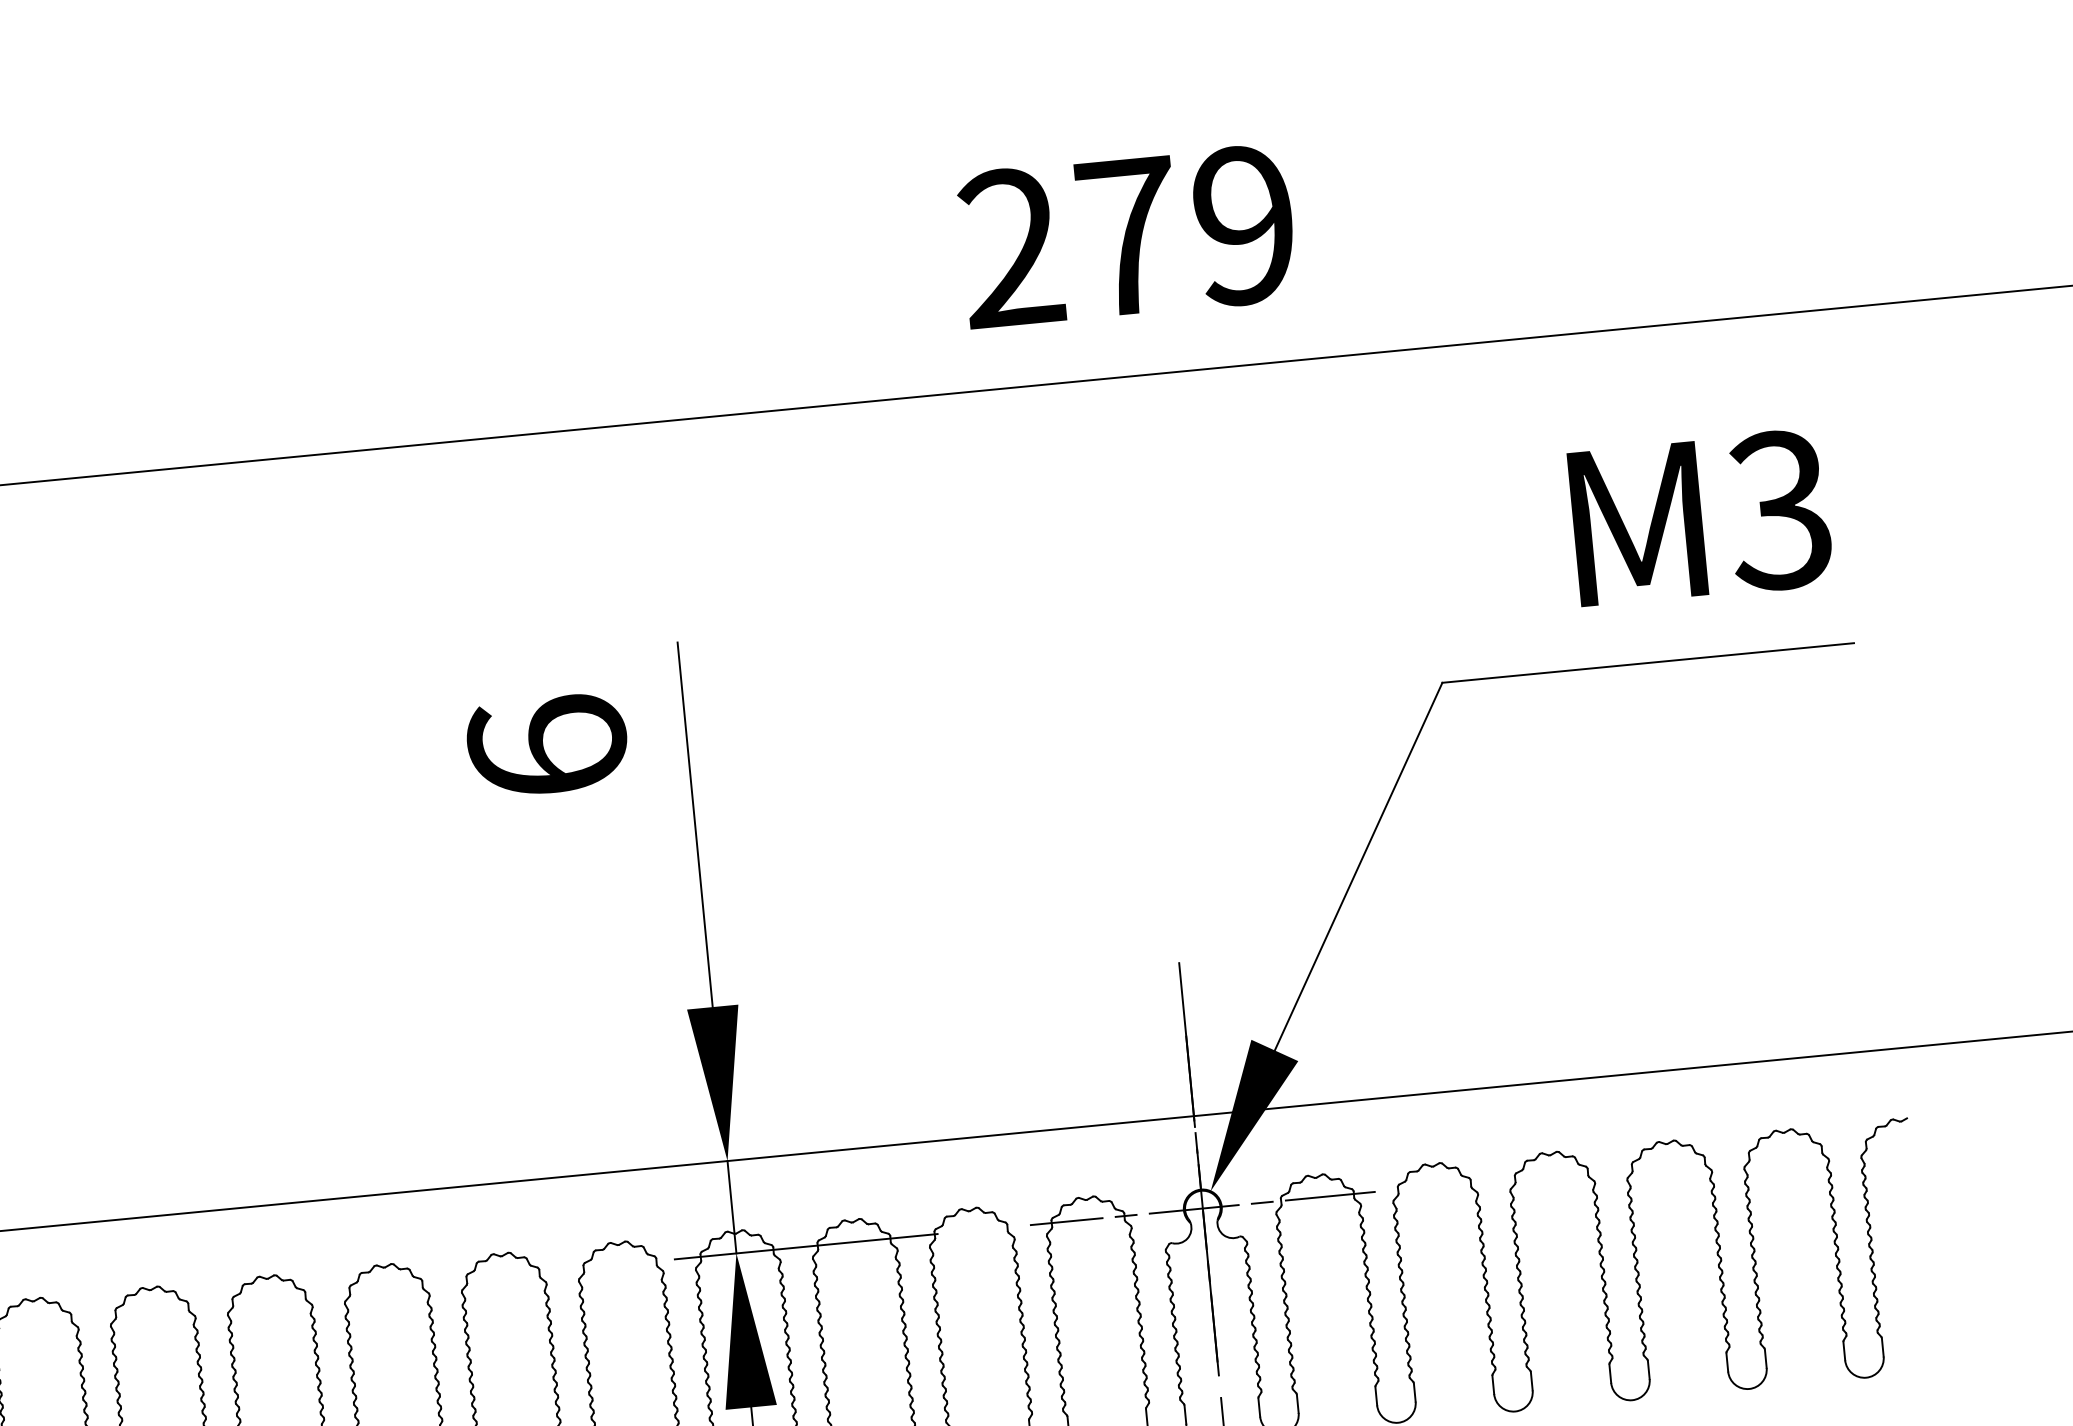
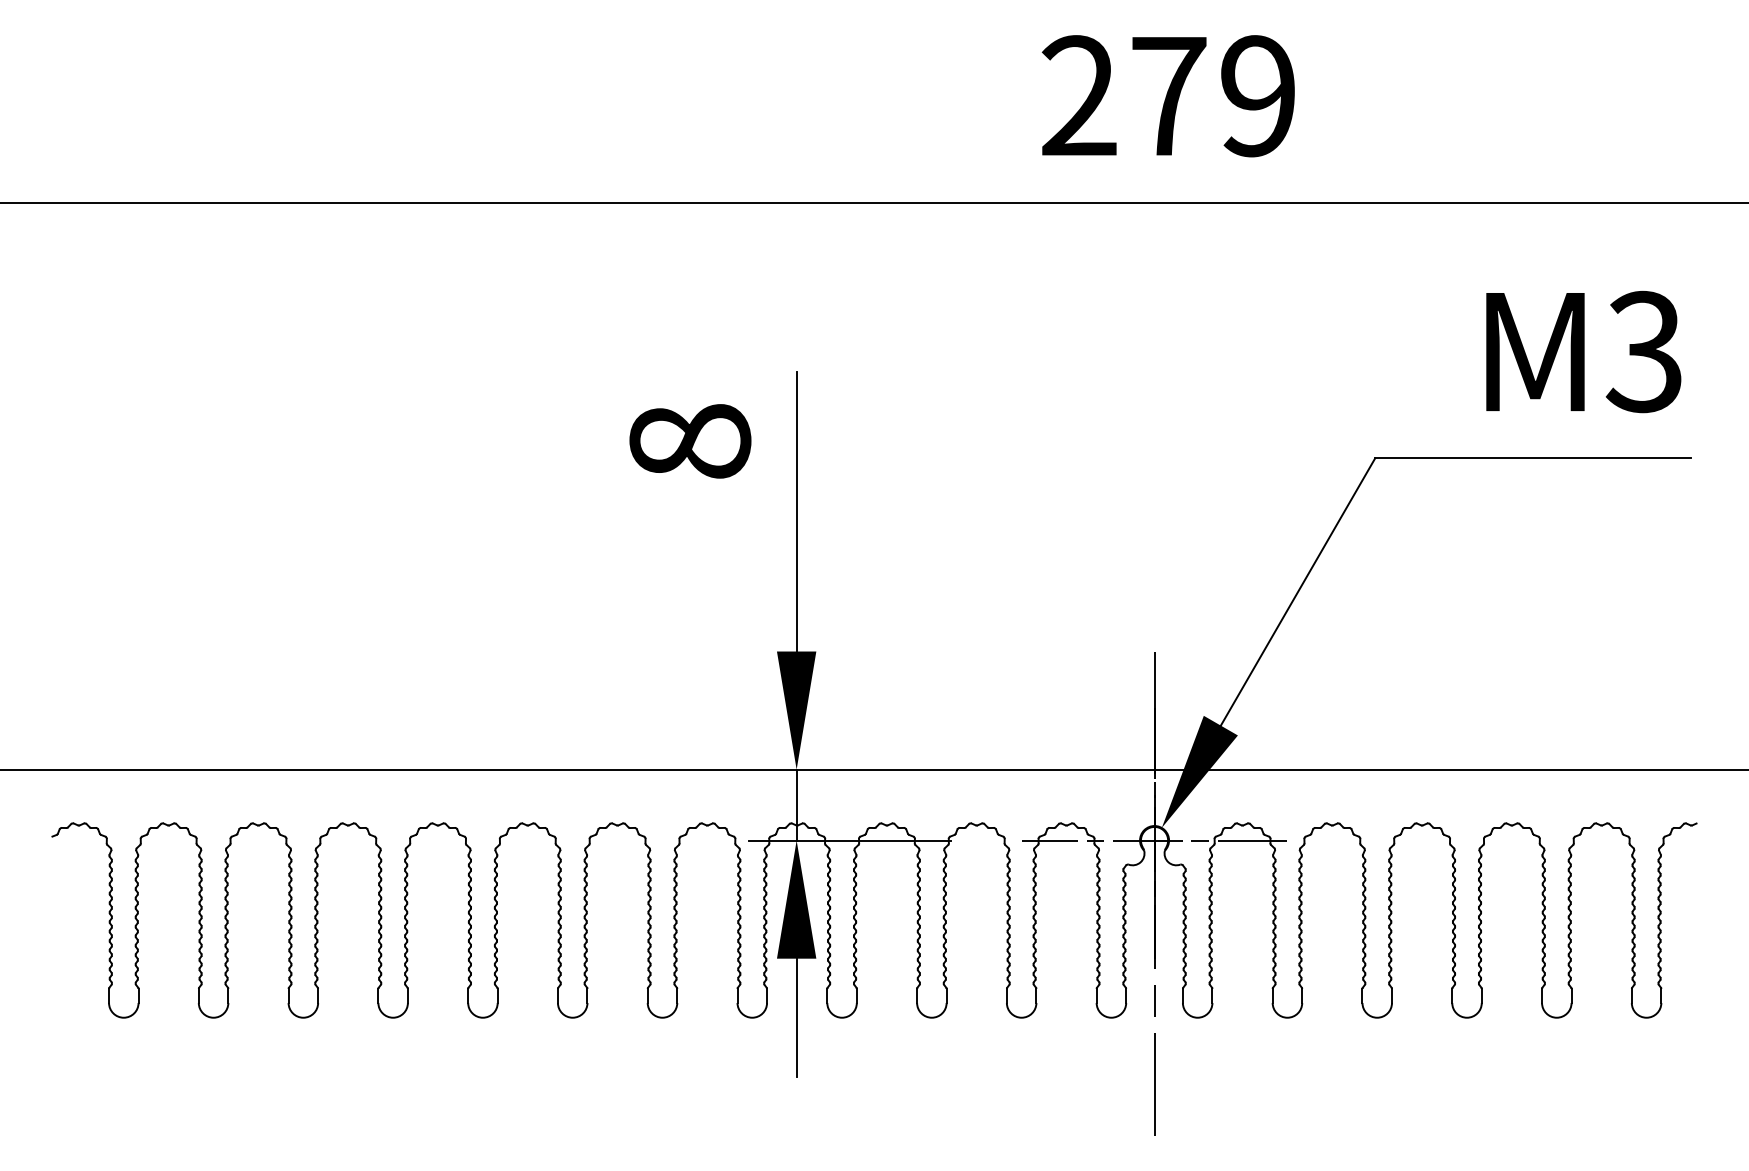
text: (547, 745) -> (690, 440), 6 -> 8

